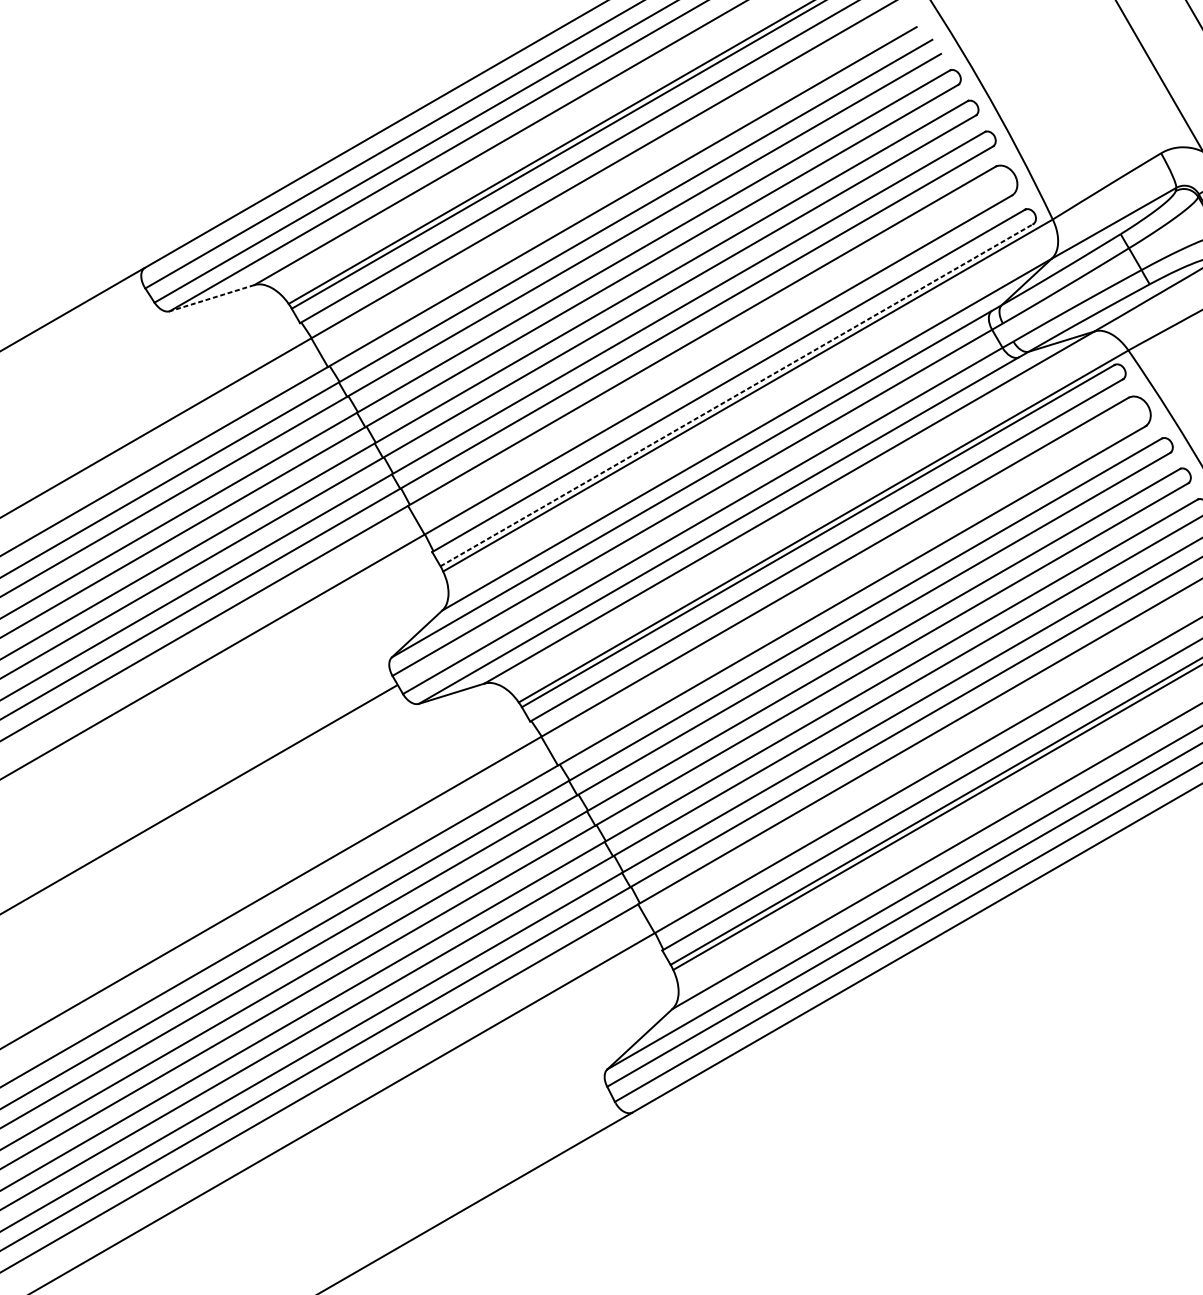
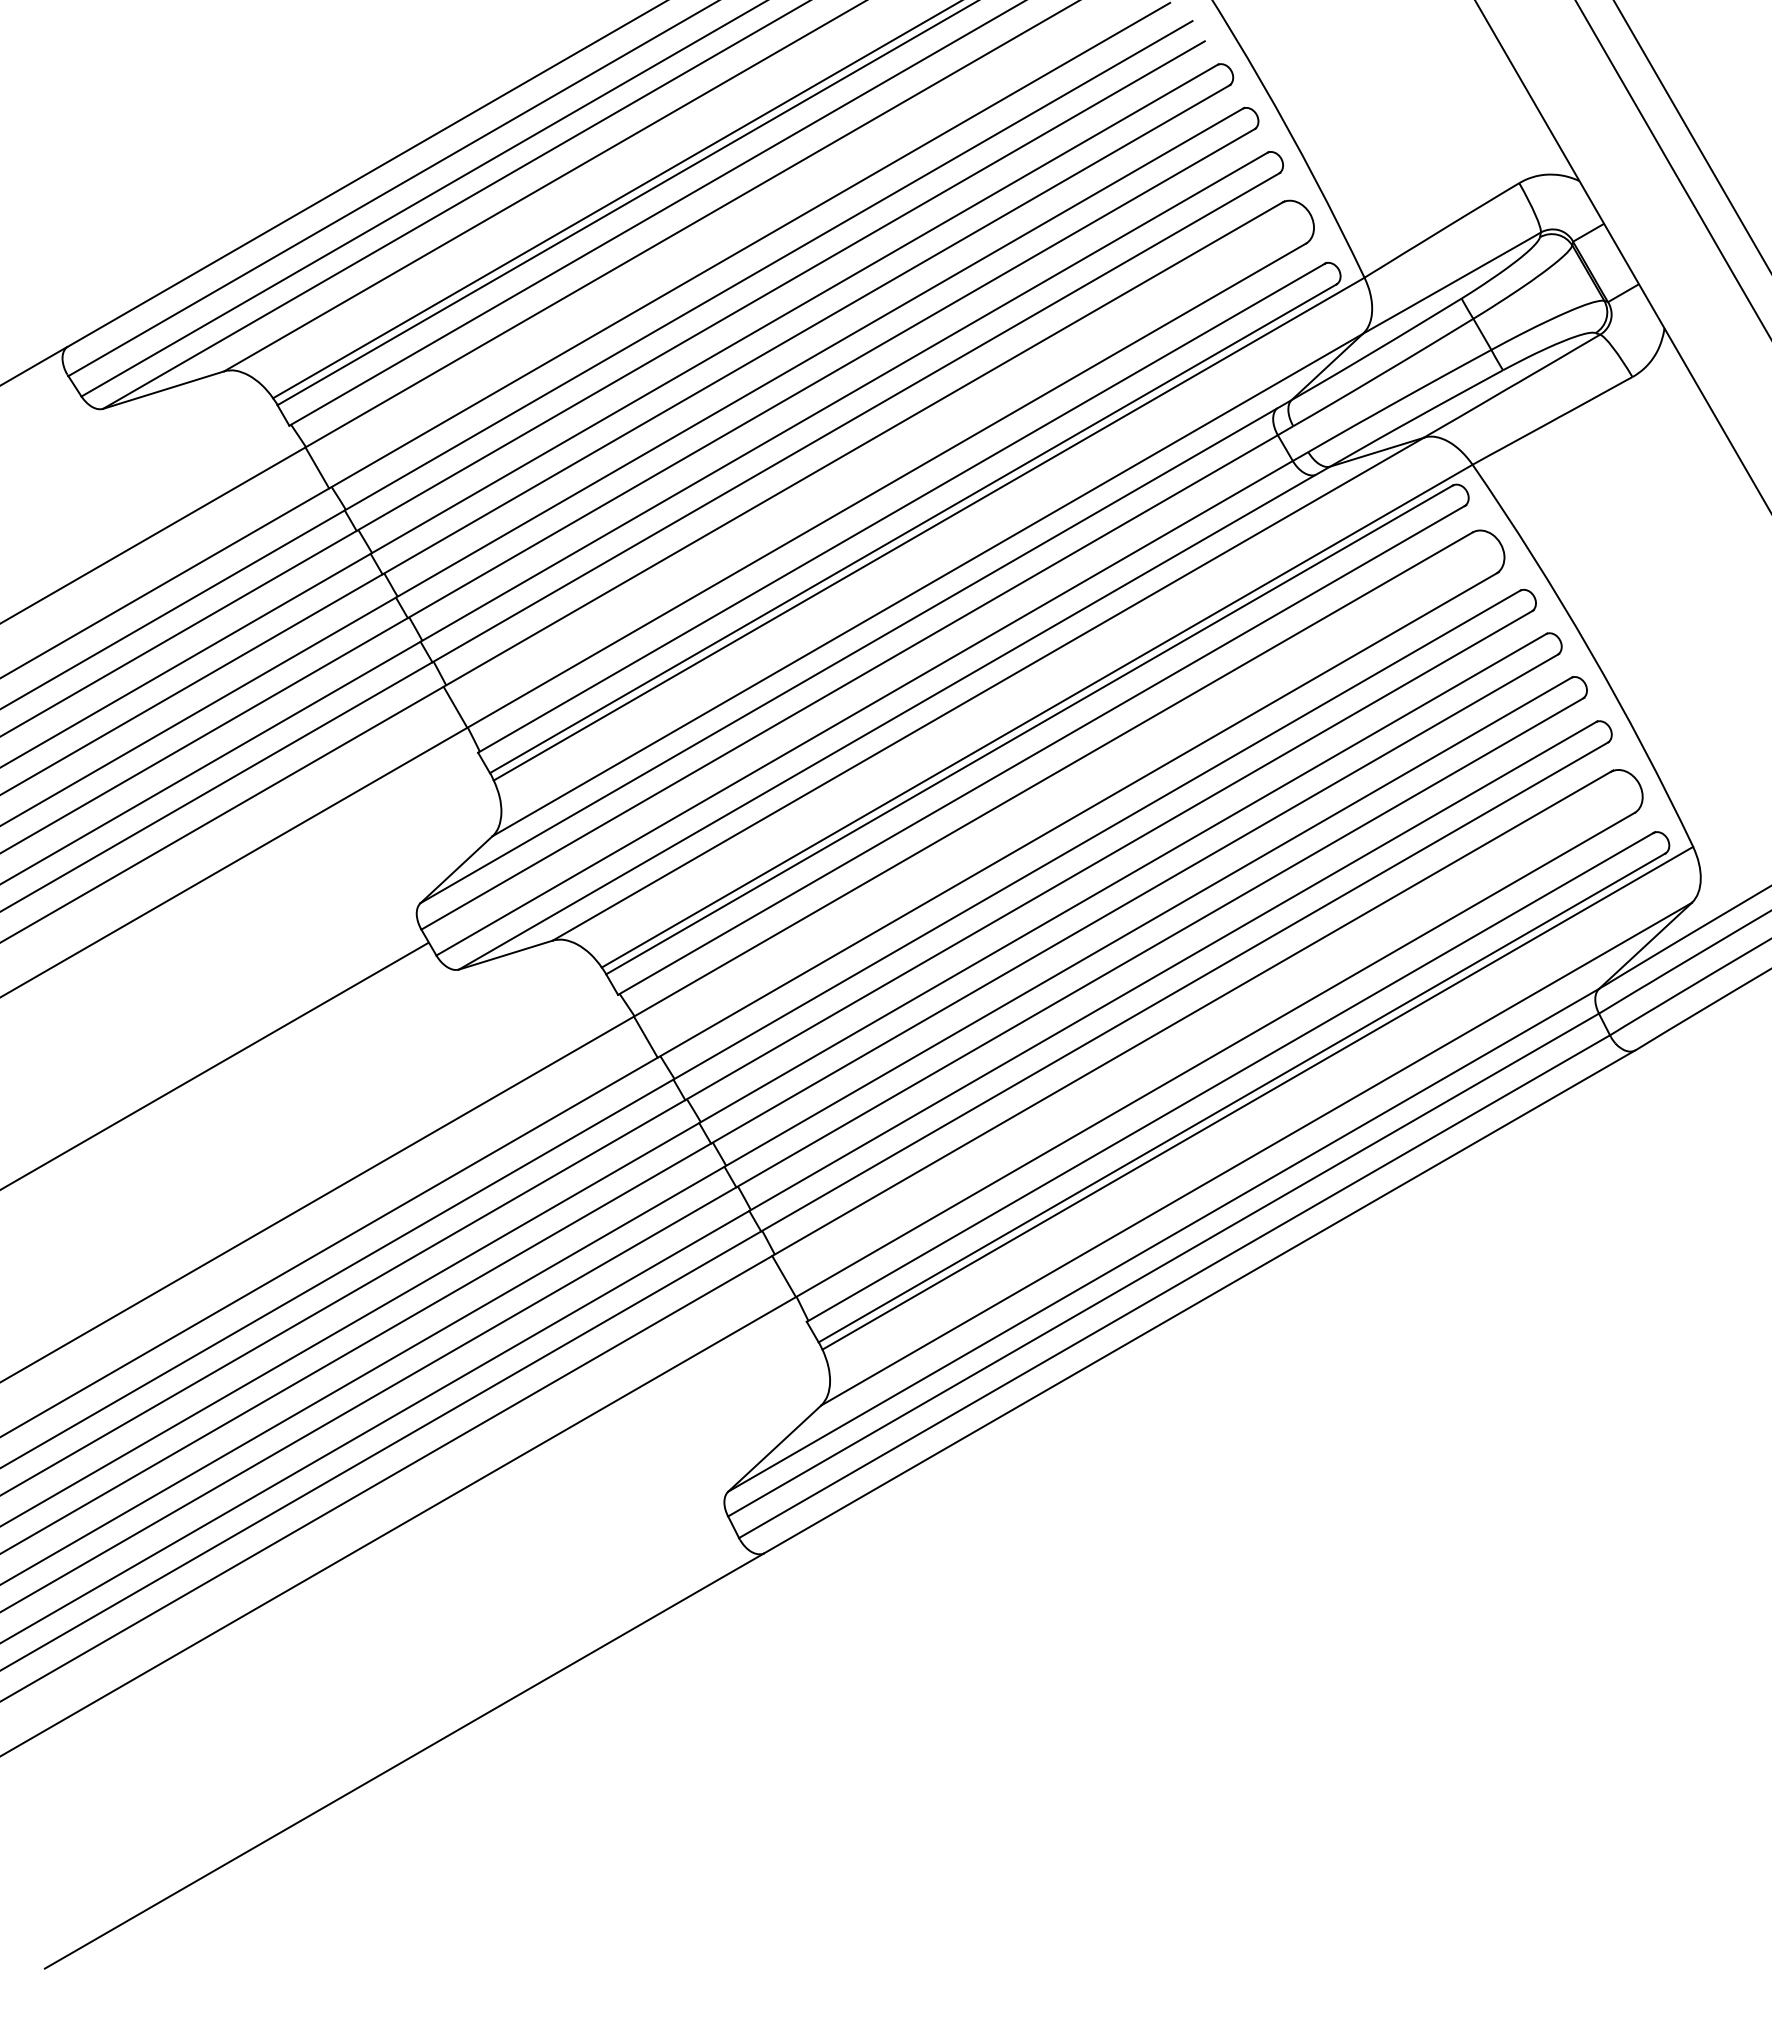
line: (211, 298) -> (163, 390), dashed -> solid
line: (737, 395) -> (913, 528), dashed -> solid

